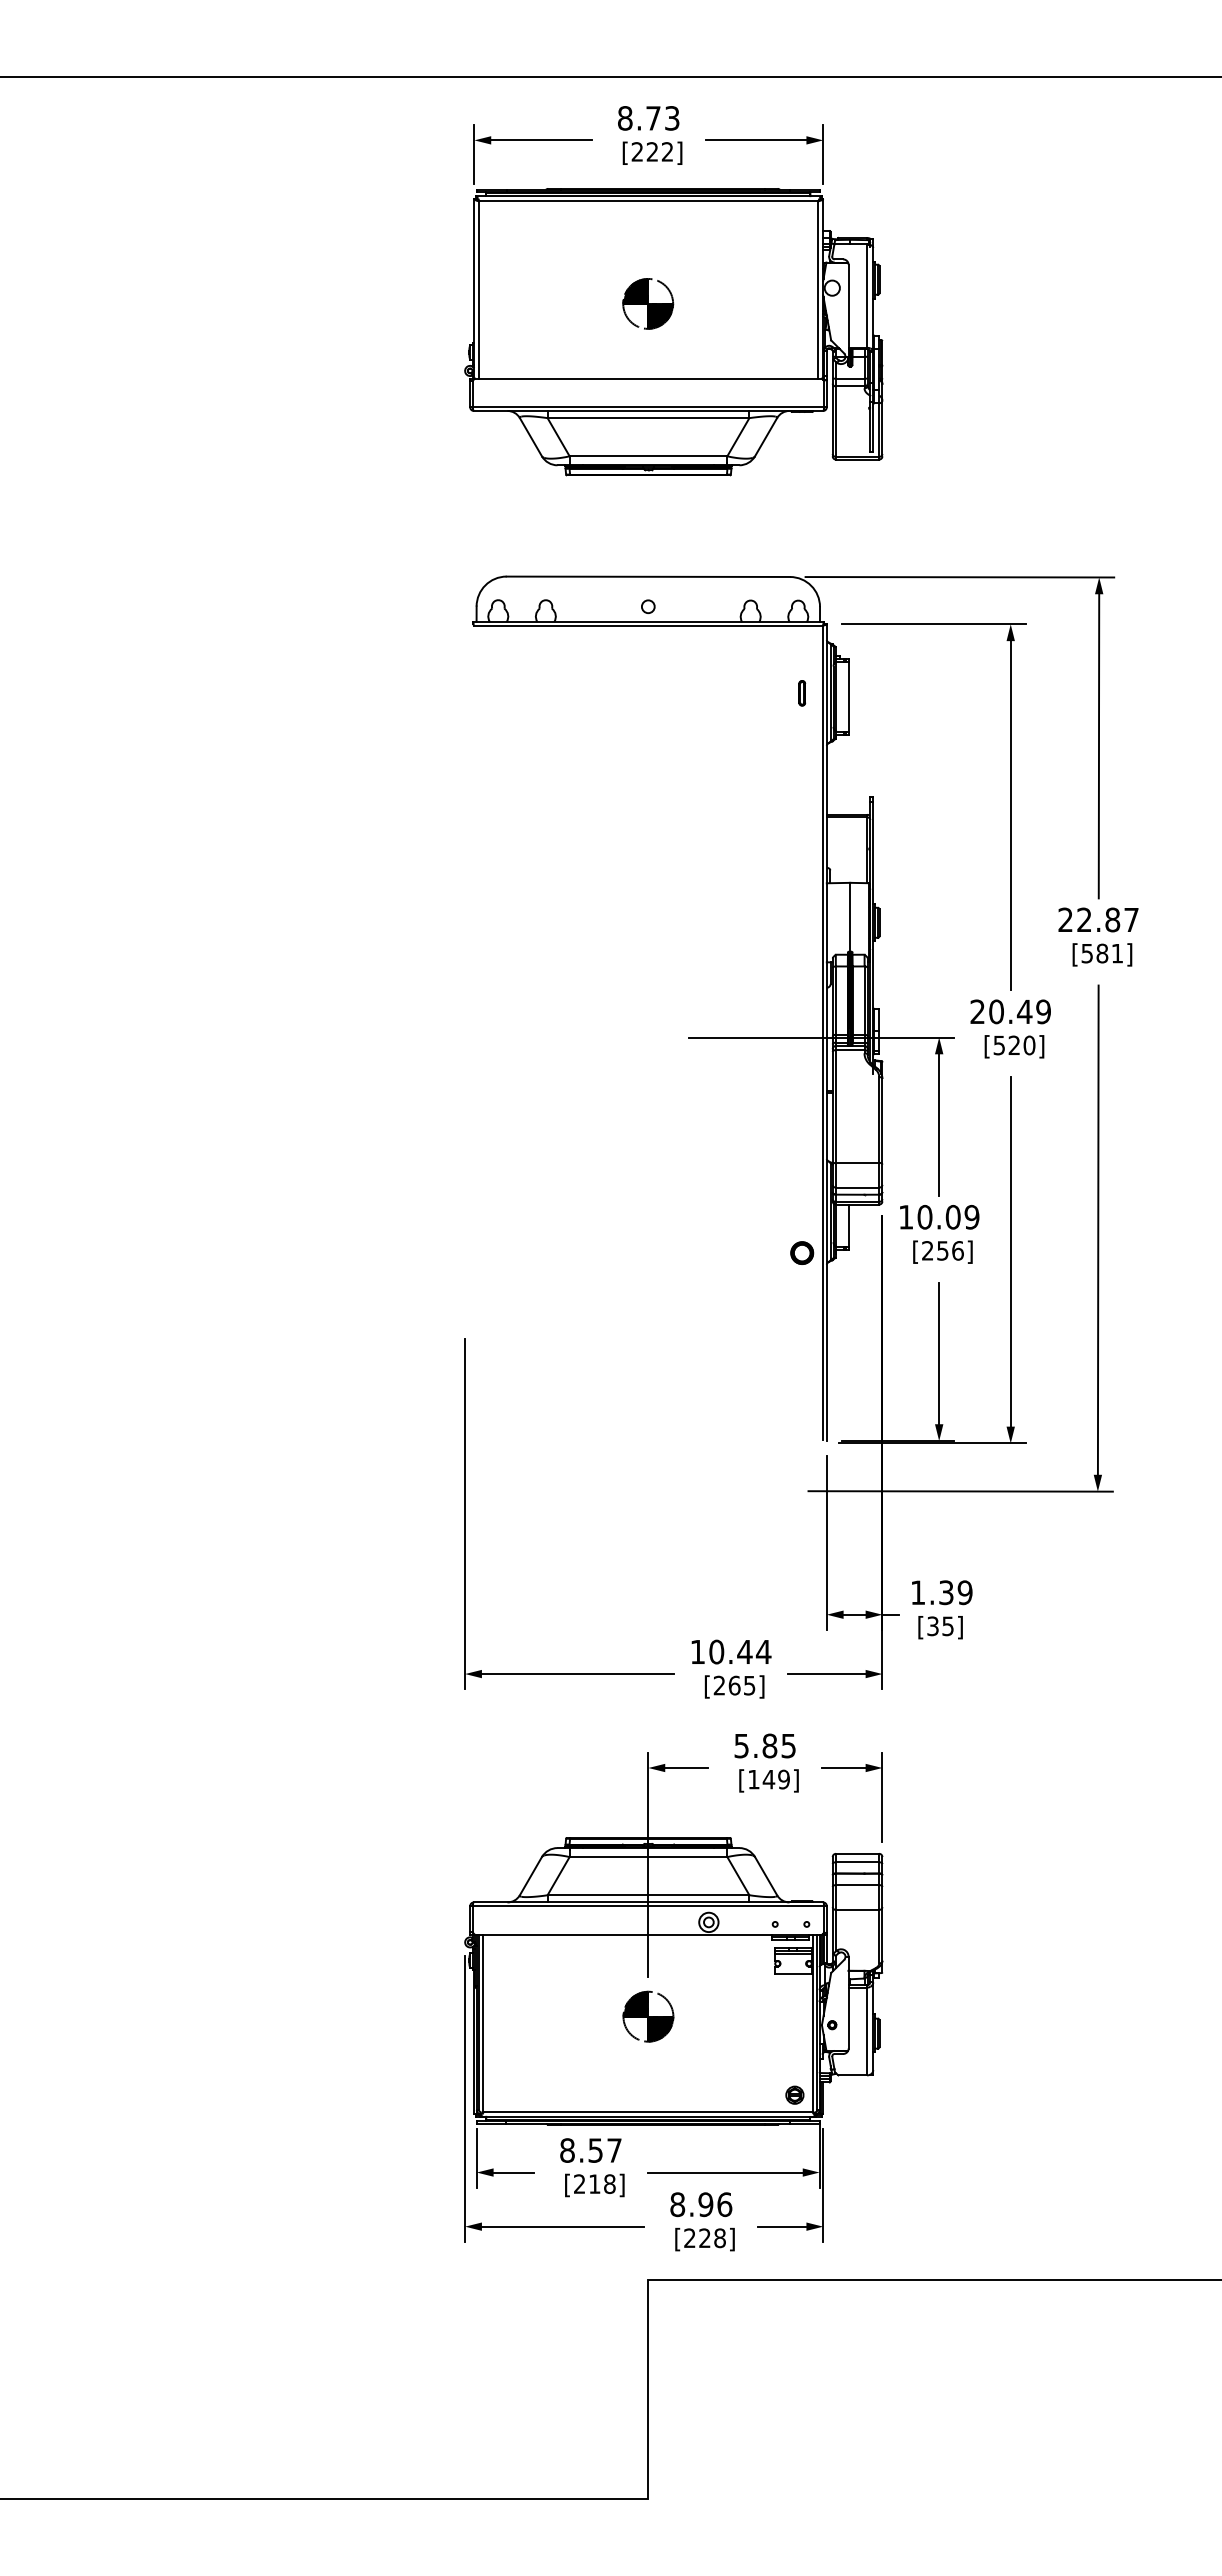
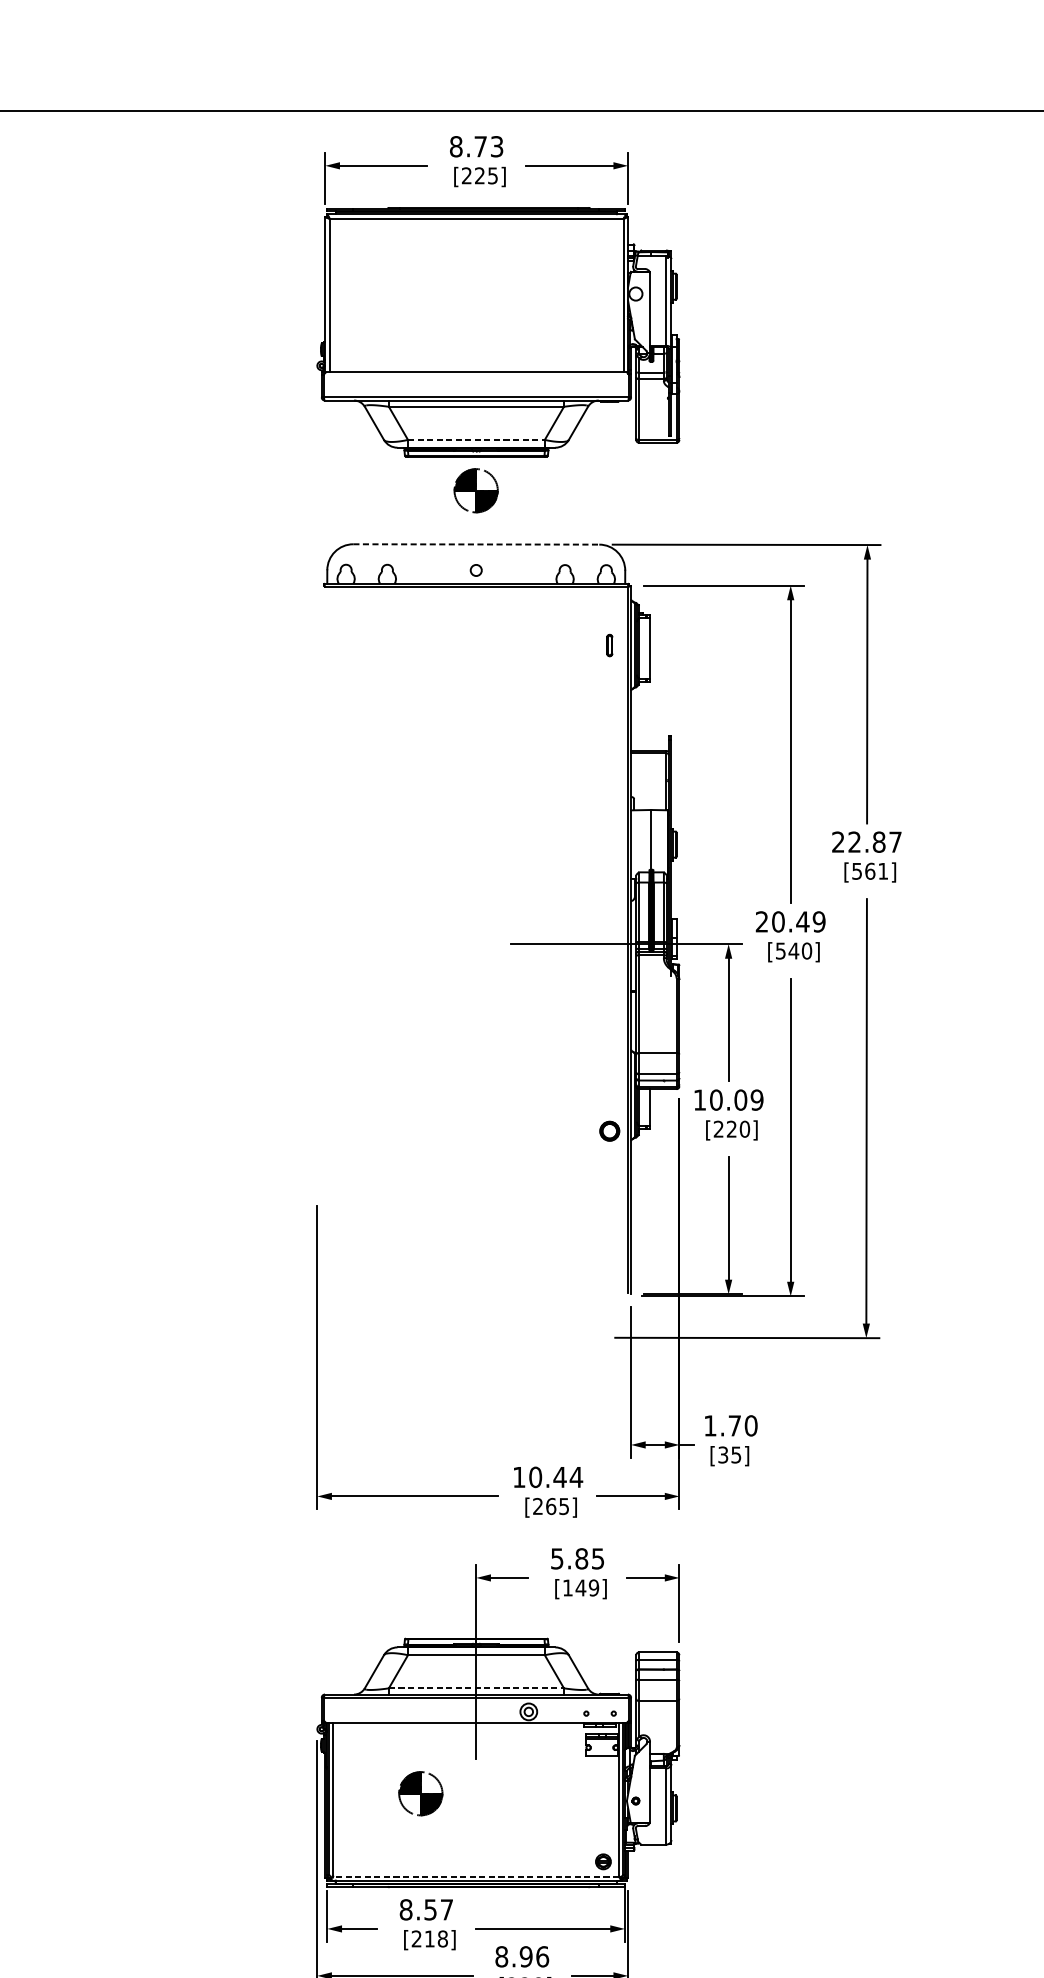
text: (667, 151) -> (492, 175), [222] -> [225]
part: (648, 303) -> (476, 490), moved
line: (648, 456) -> (476, 440), solid -> dashed
line: (648, 576) -> (476, 544), solid -> dashed
text: (1102, 953) -> (870, 871), [581] -> [561]
text: (1014, 1044) -> (793, 950), [520] -> [540]
text: (950, 1250) -> (738, 1128), [256] -> [220]
text: (955, 1592) -> (742, 1425), 1.39 -> 1.70
line: (648, 1895) -> (476, 1688), solid -> dashed
part: (648, 2016) -> (420, 1793), moved
line: (648, 2112) -> (476, 1876), solid -> dashed

